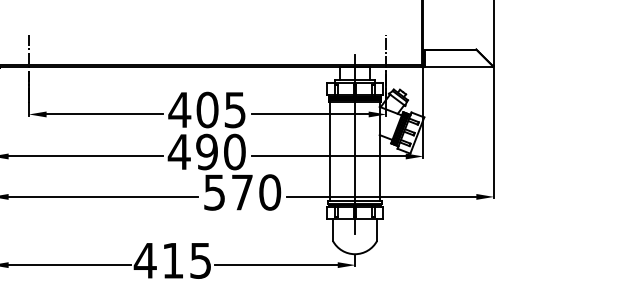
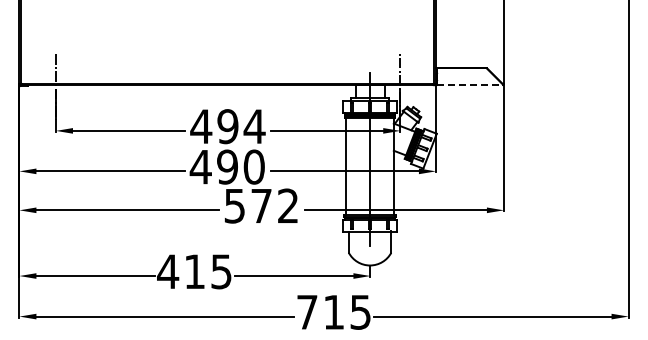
line: (458, 67) -> (469, 85), solid -> dashed
text: (221, 109) -> (241, 126), 405 -> 494
text: (269, 191) -> (287, 205), 570 -> 572

